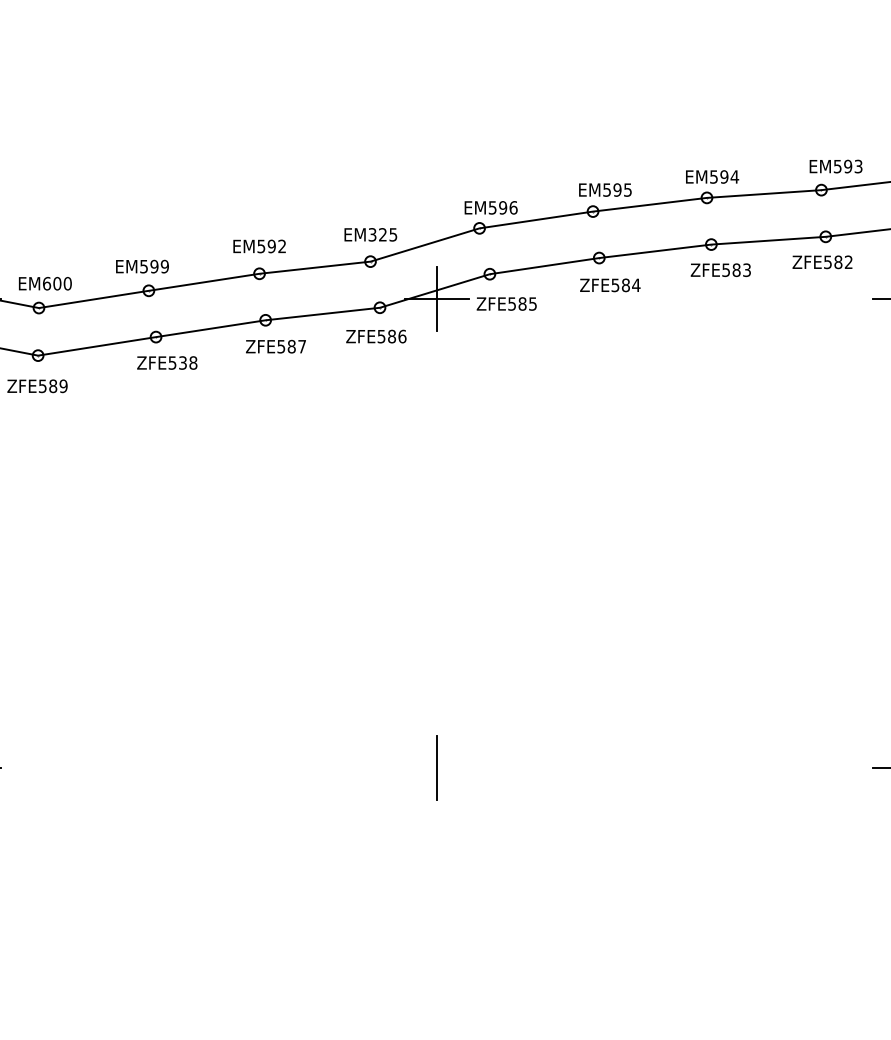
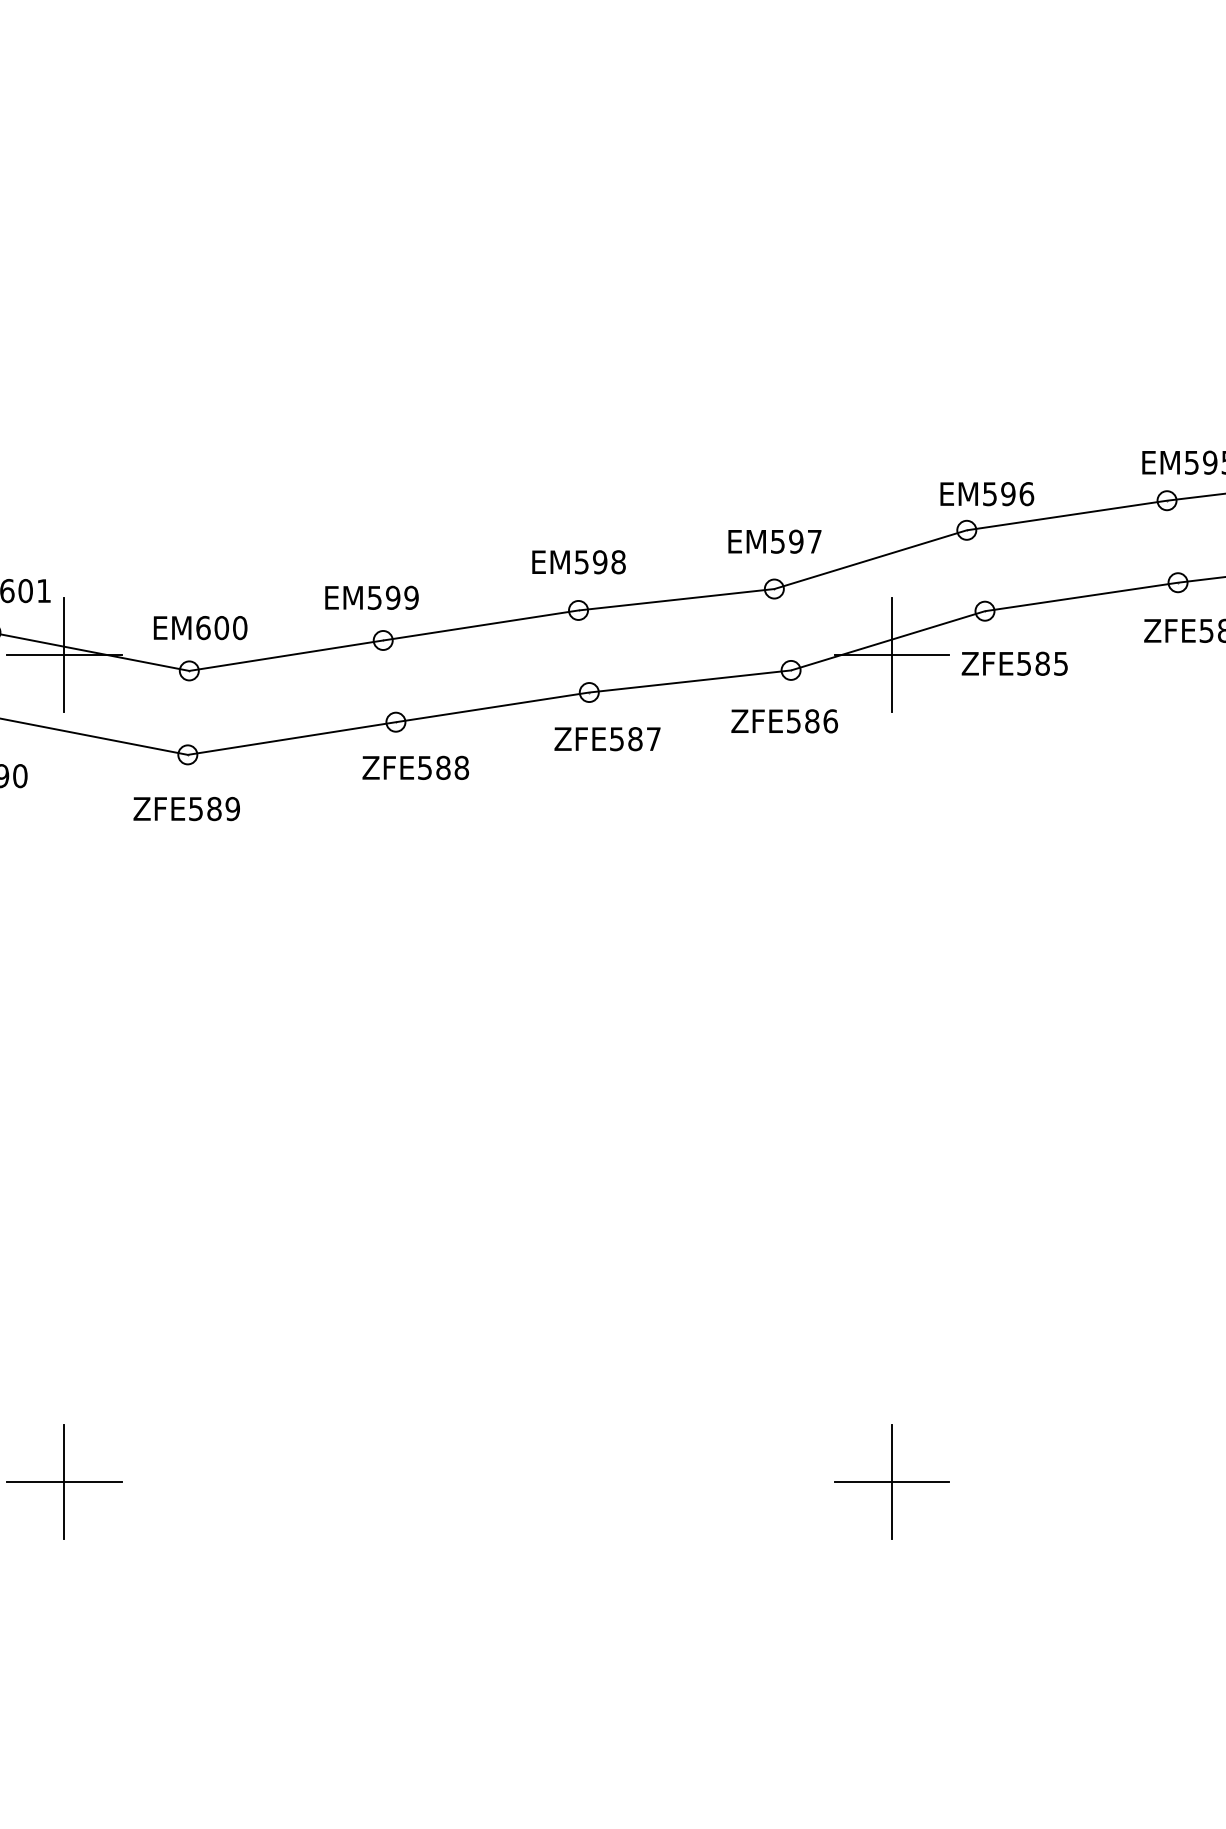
text: (383, 234) -> (797, 541), EM325 -> EM597
text: (282, 246) -> (619, 562), EM592 -> EM598
text: (182, 362) -> (442, 766), ZFE538 -> ZFE588
line: (436, 767) -> (890, 1481), added

